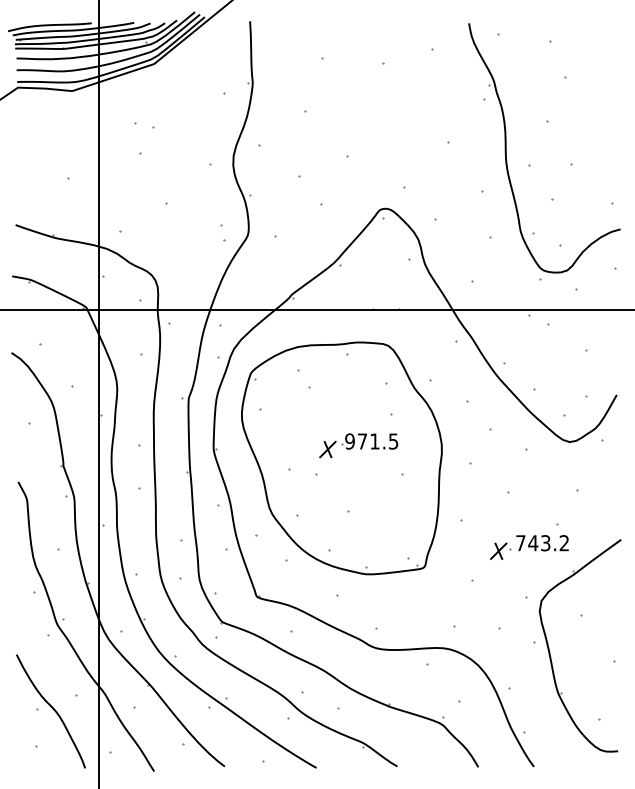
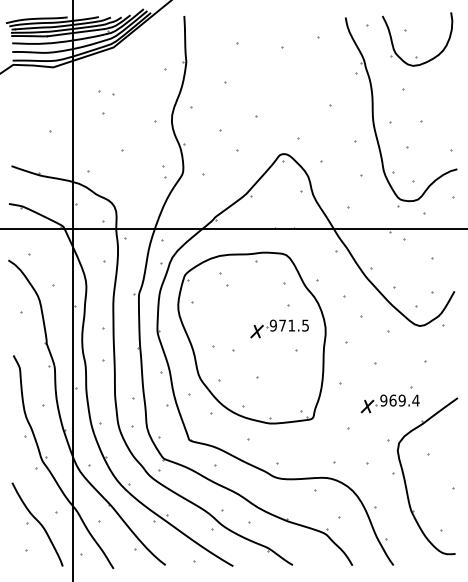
part: (581, 81) -> (428, 60), added
part: (358, 445) -> (279, 328), moved
text: (542, 543) -> (399, 400), 743.2 -> 969.4

